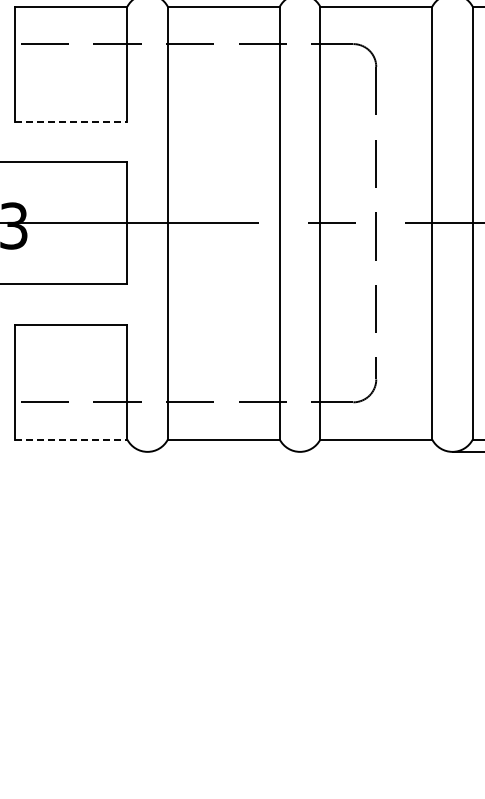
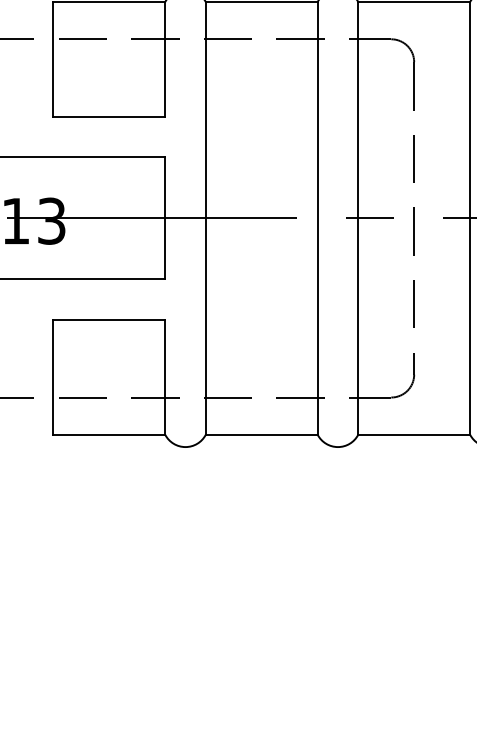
line: (71, 121) -> (109, 116), dashed -> solid
line: (71, 439) -> (109, 434), dashed -> solid

